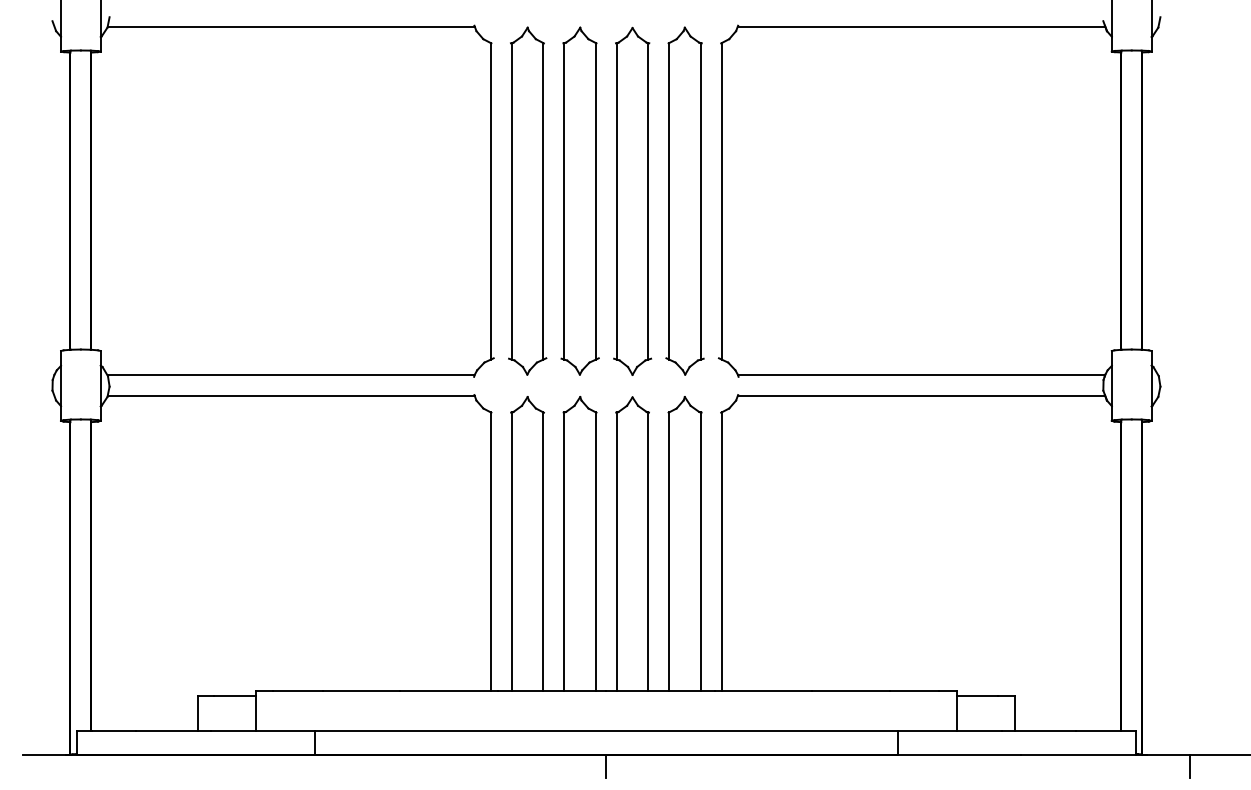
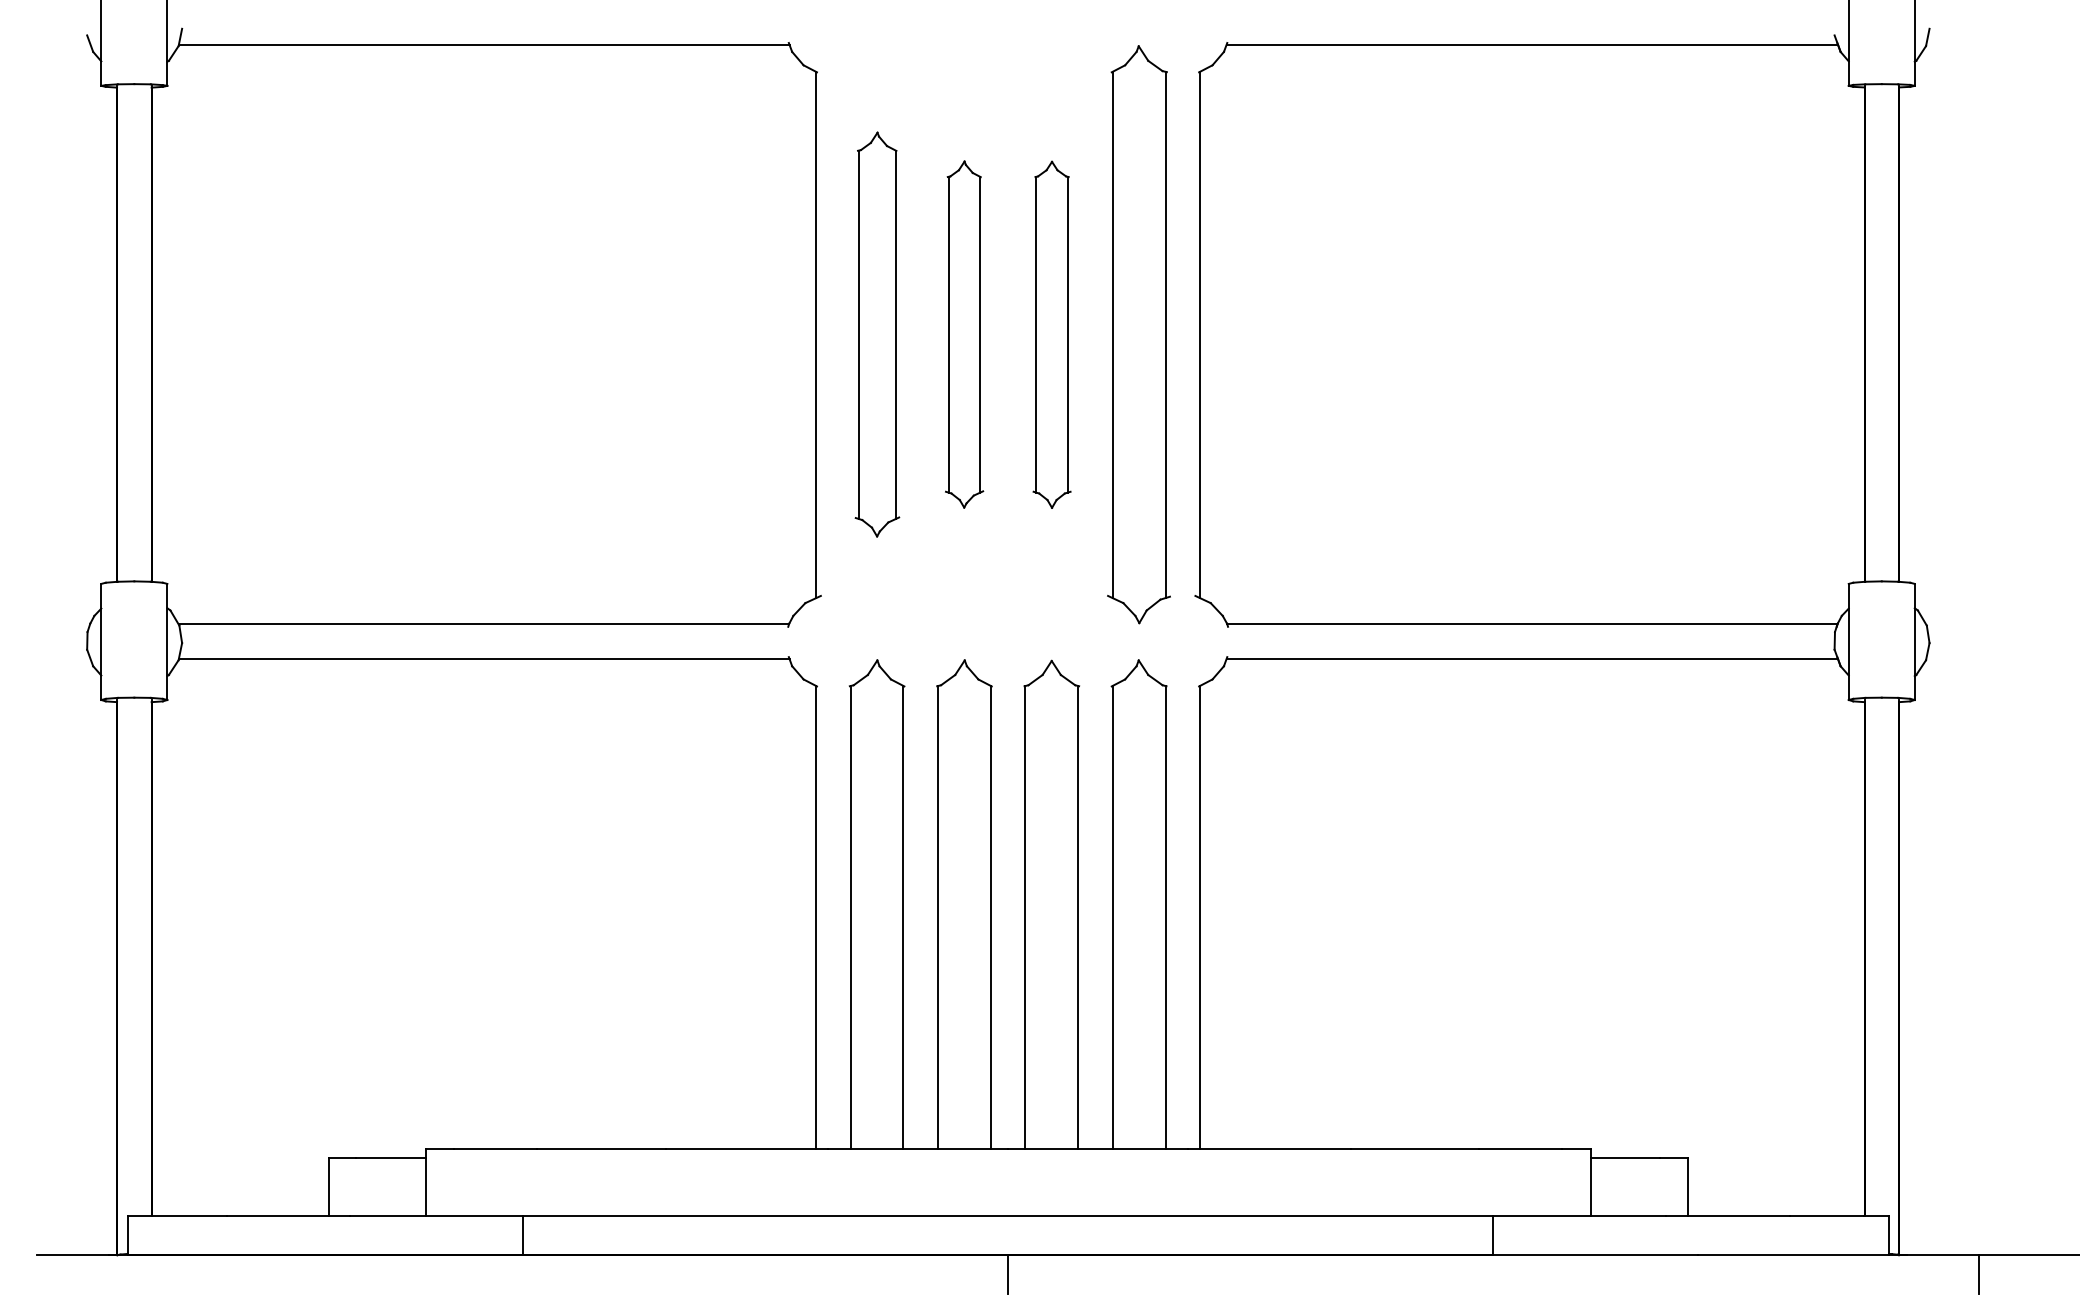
part: (527, 200) -> (877, 333), size x0.7
part: (579, 200) -> (963, 333), size x0.6
part: (632, 200) -> (1051, 333), size x0.6

